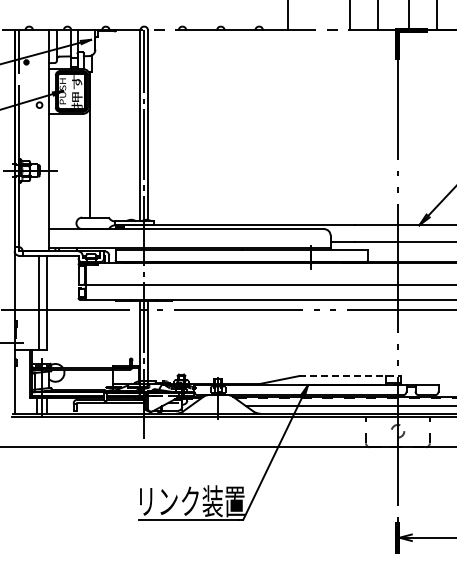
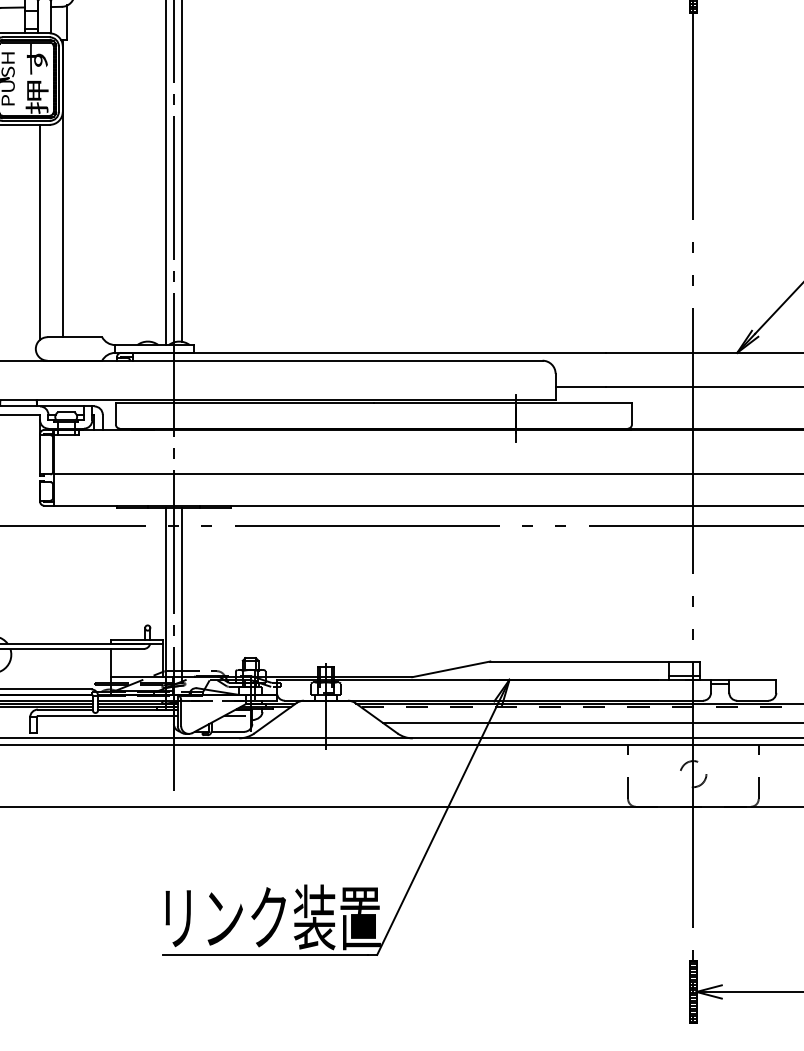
line: (78, 166) -> (40, 232), added
line: (350, 376) -> (596, 662), dashed -> solid

